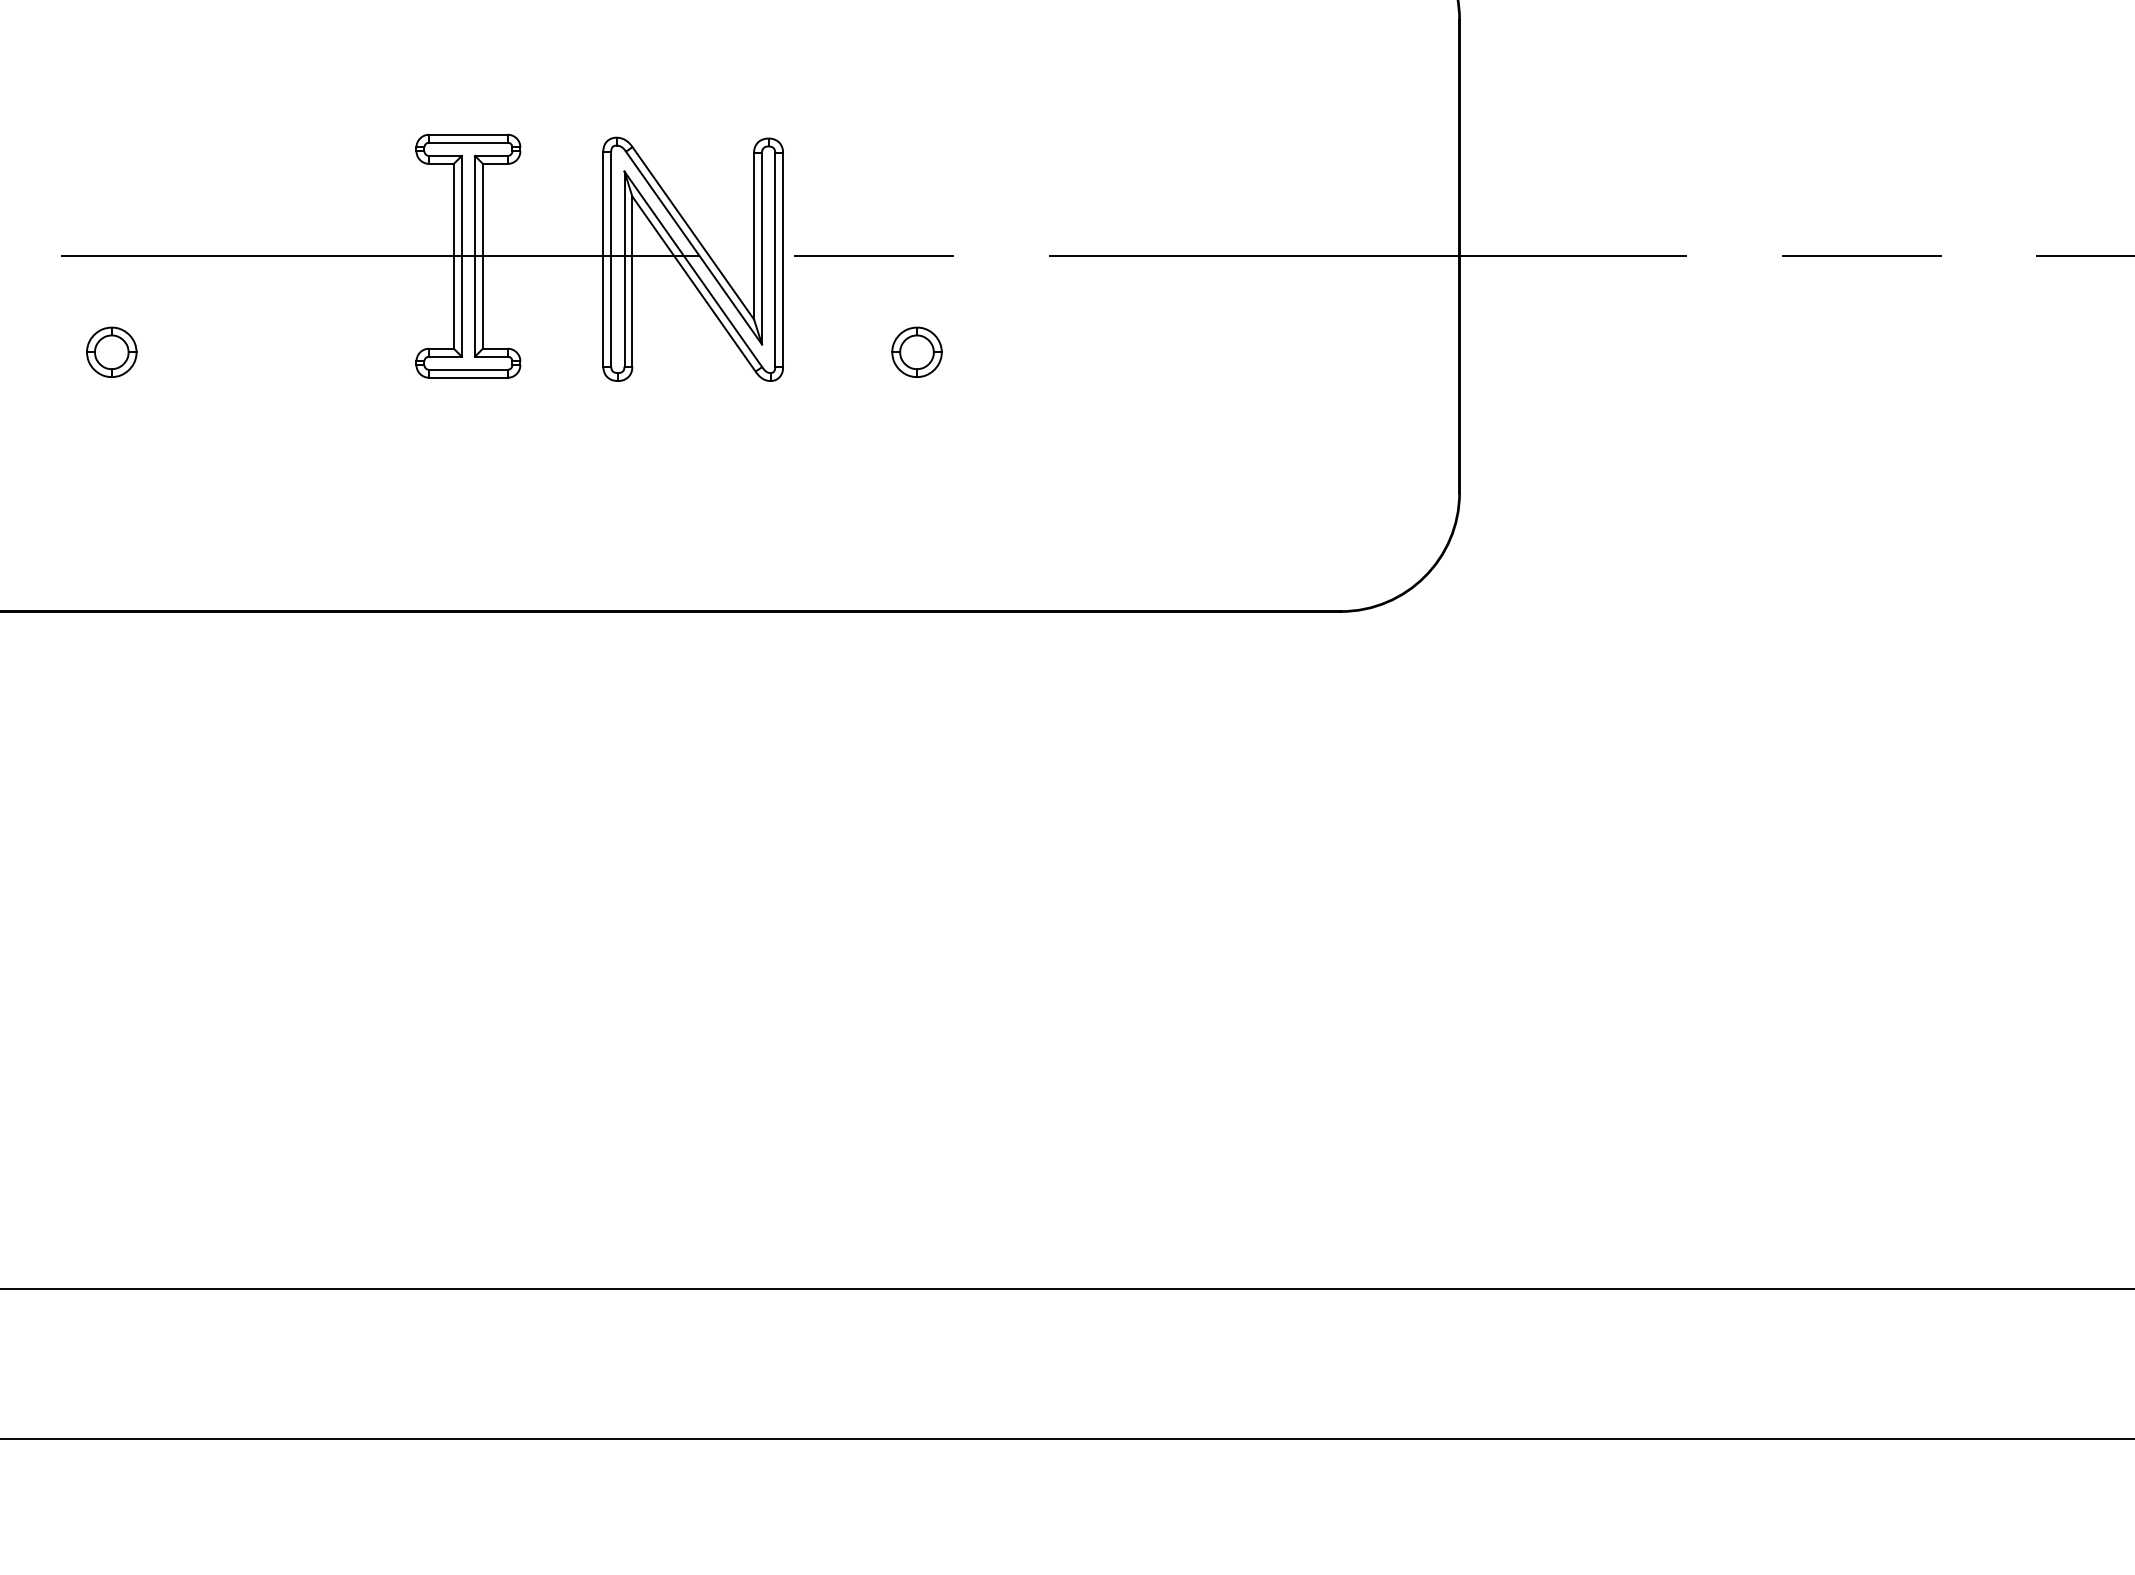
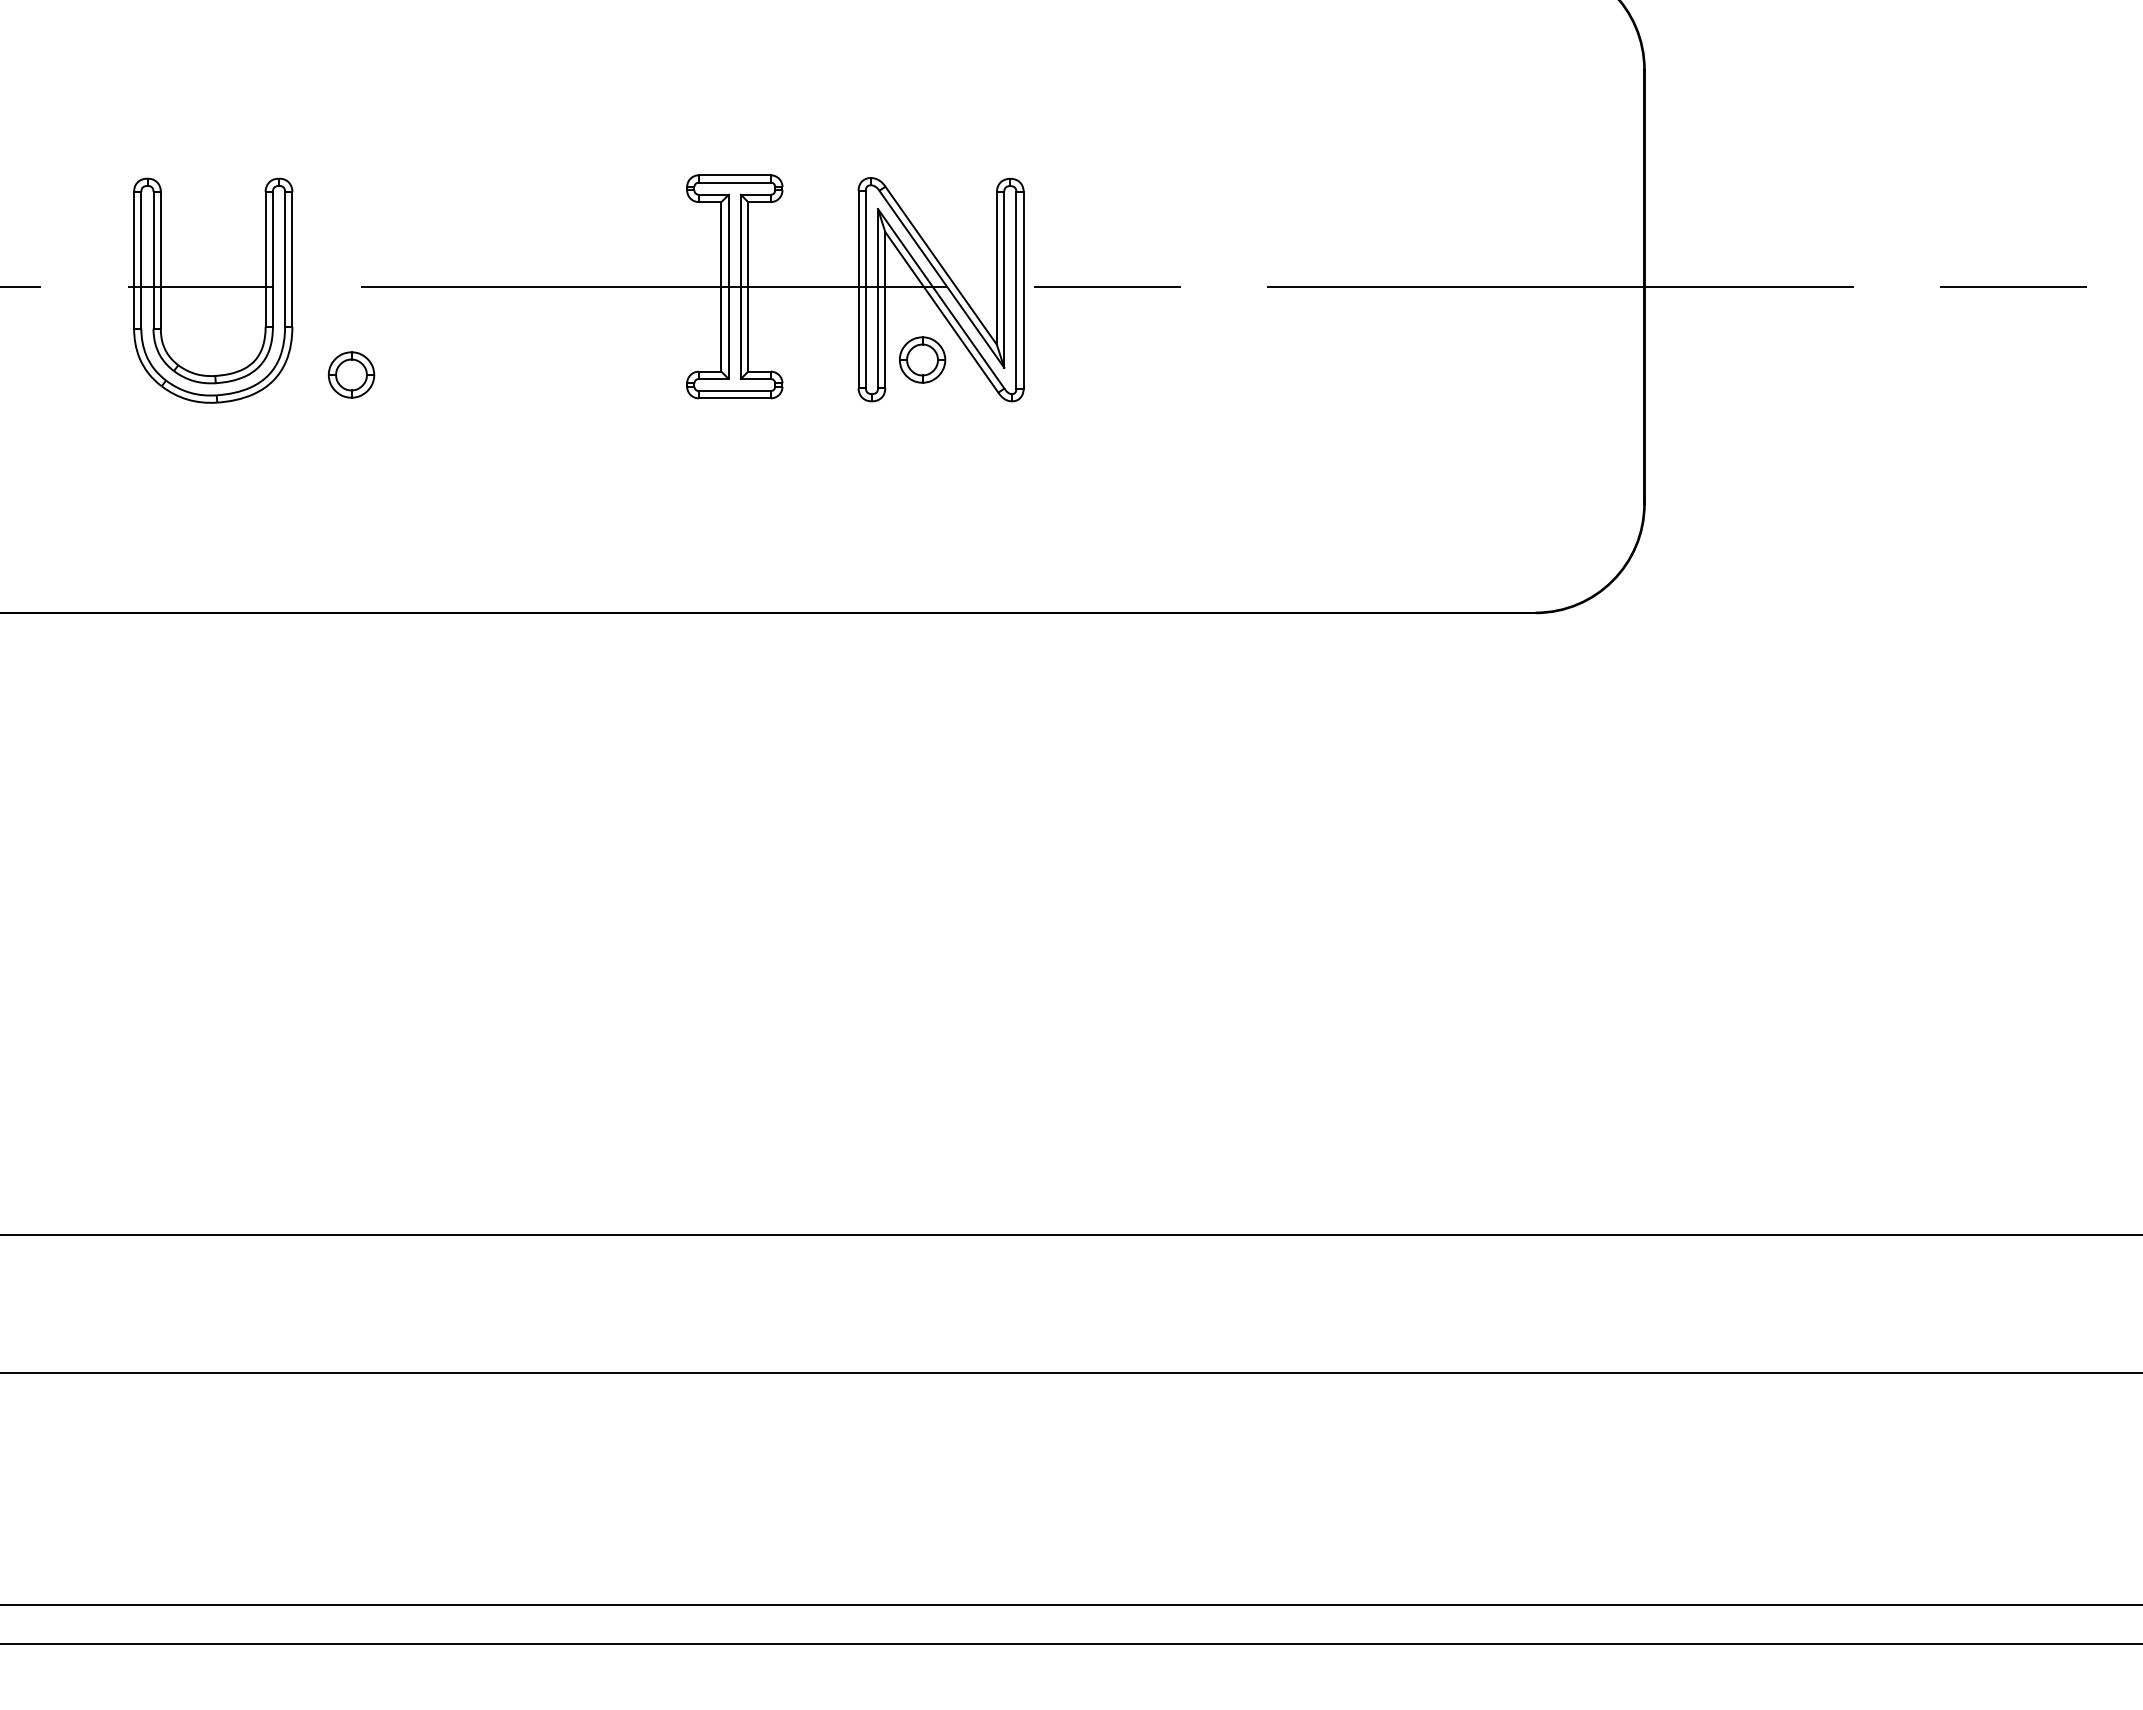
part: (111, 351) -> (351, 374), moved
part: (916, 351) -> (922, 359), moved

